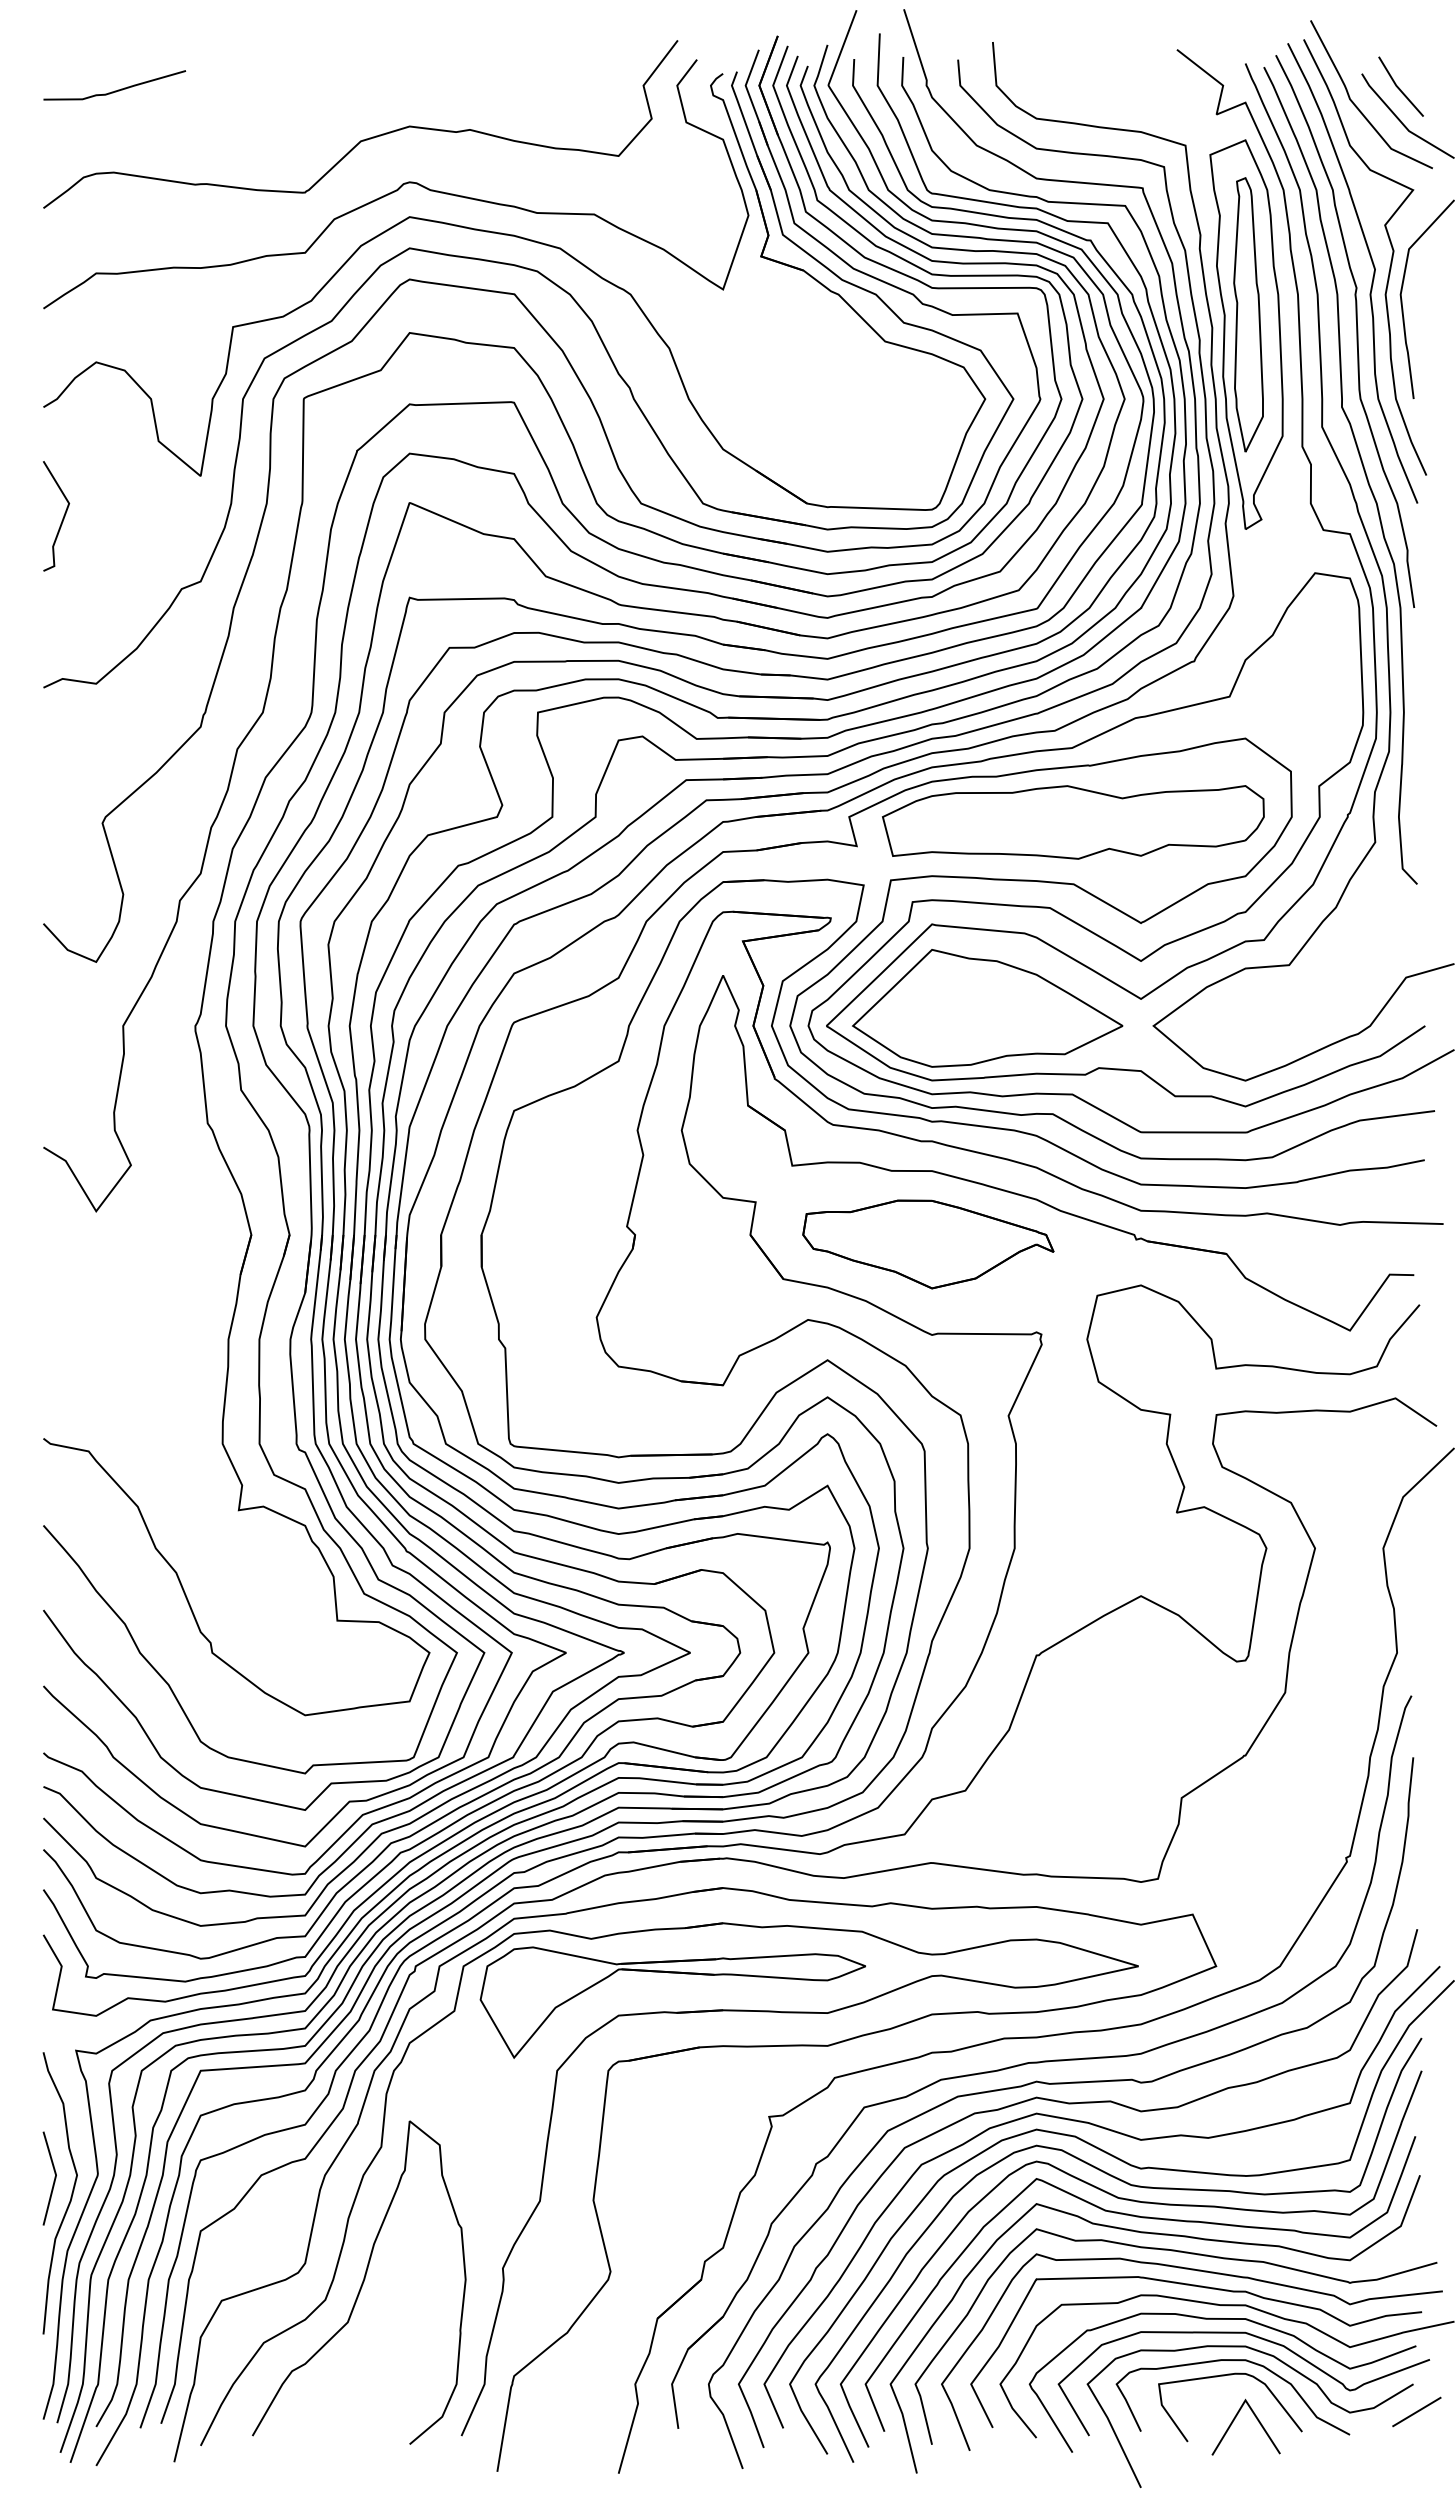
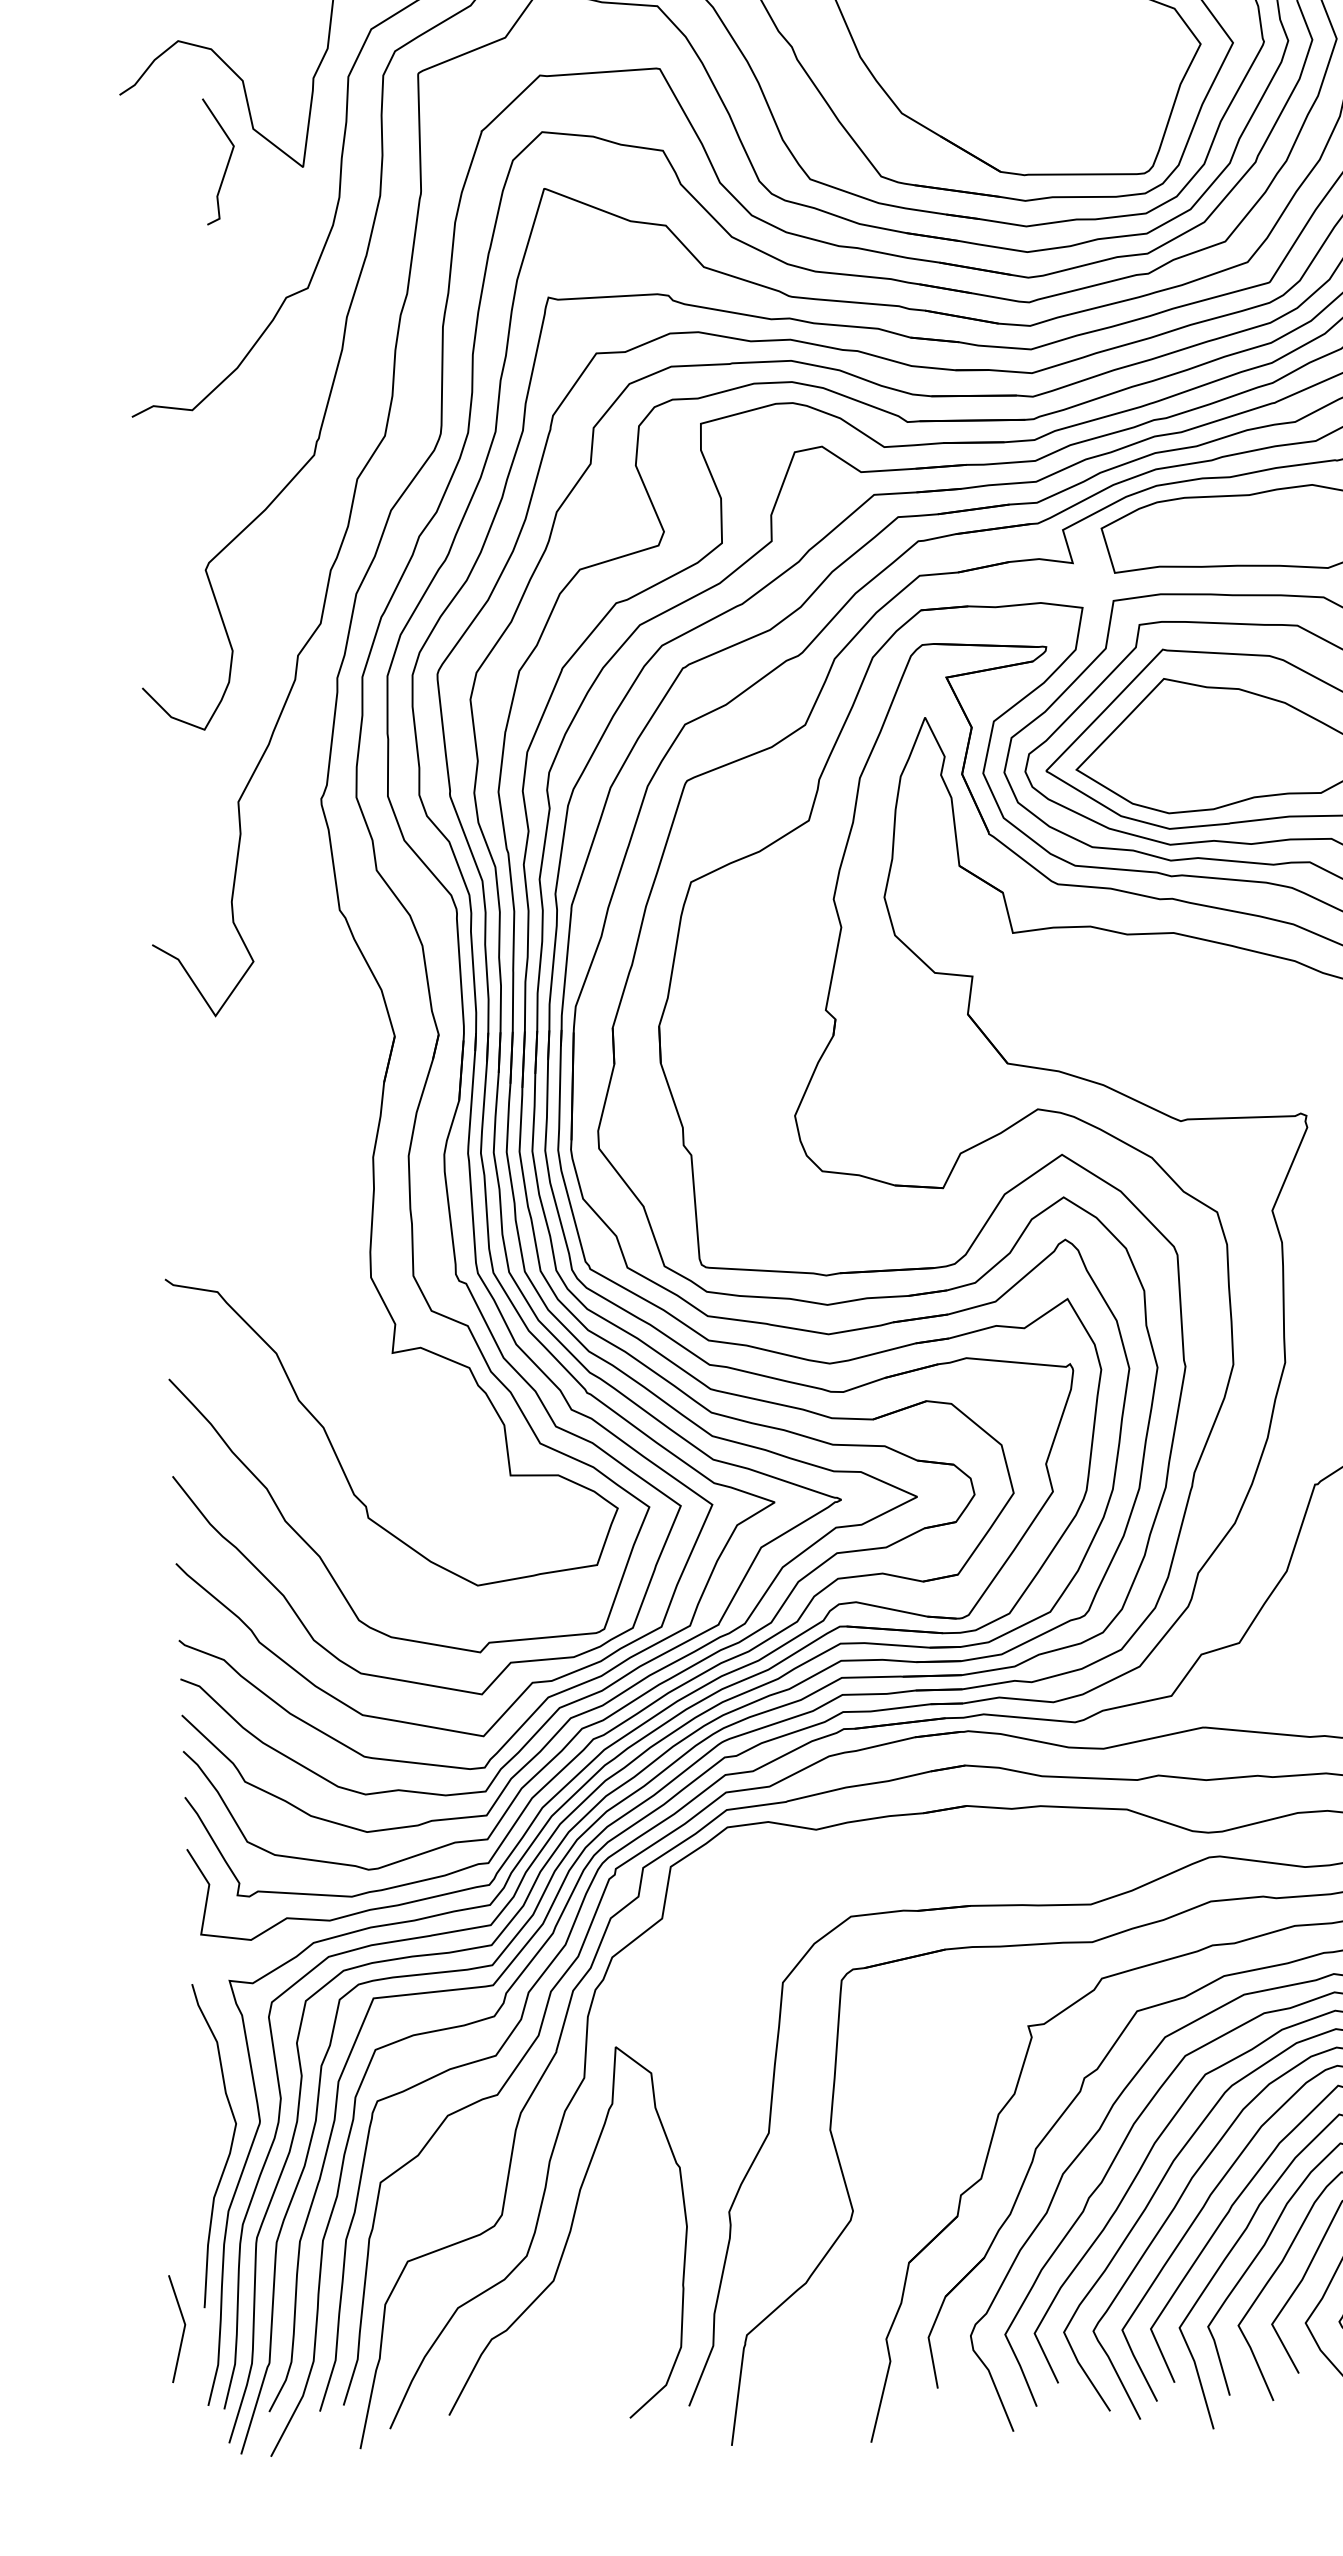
line: (62, 518) -> (226, 163), moved
part: (928, 1244) -> (1172, 1017), removed
part: (672, 1973) -> (910, 1865), removed
line: (53, 2180) -> (182, 2330), moved

